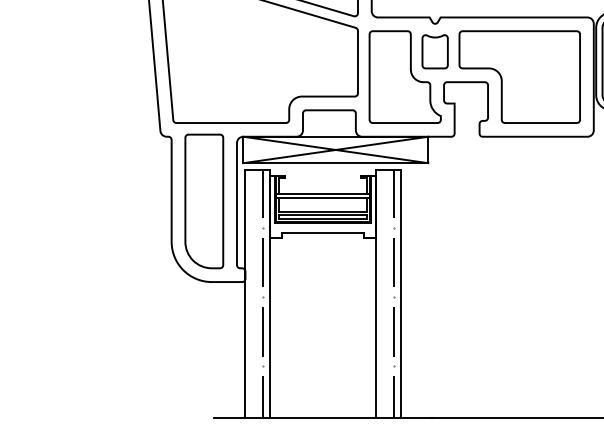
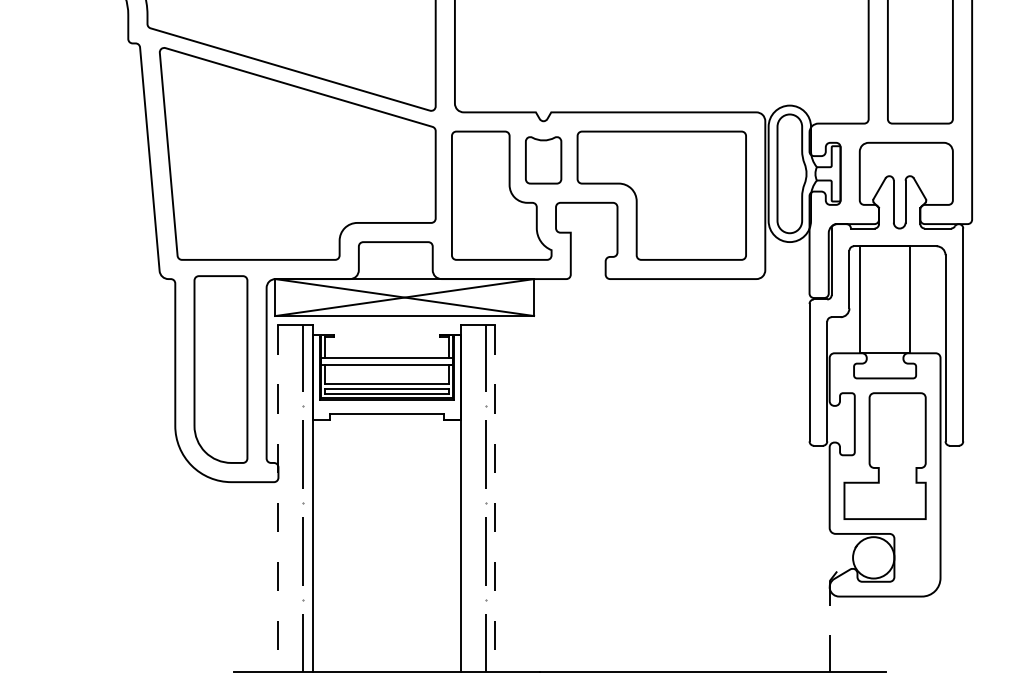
line: (245, 293) -> (278, 498), solid -> dashed
line: (400, 293) -> (495, 498), solid -> dashed

